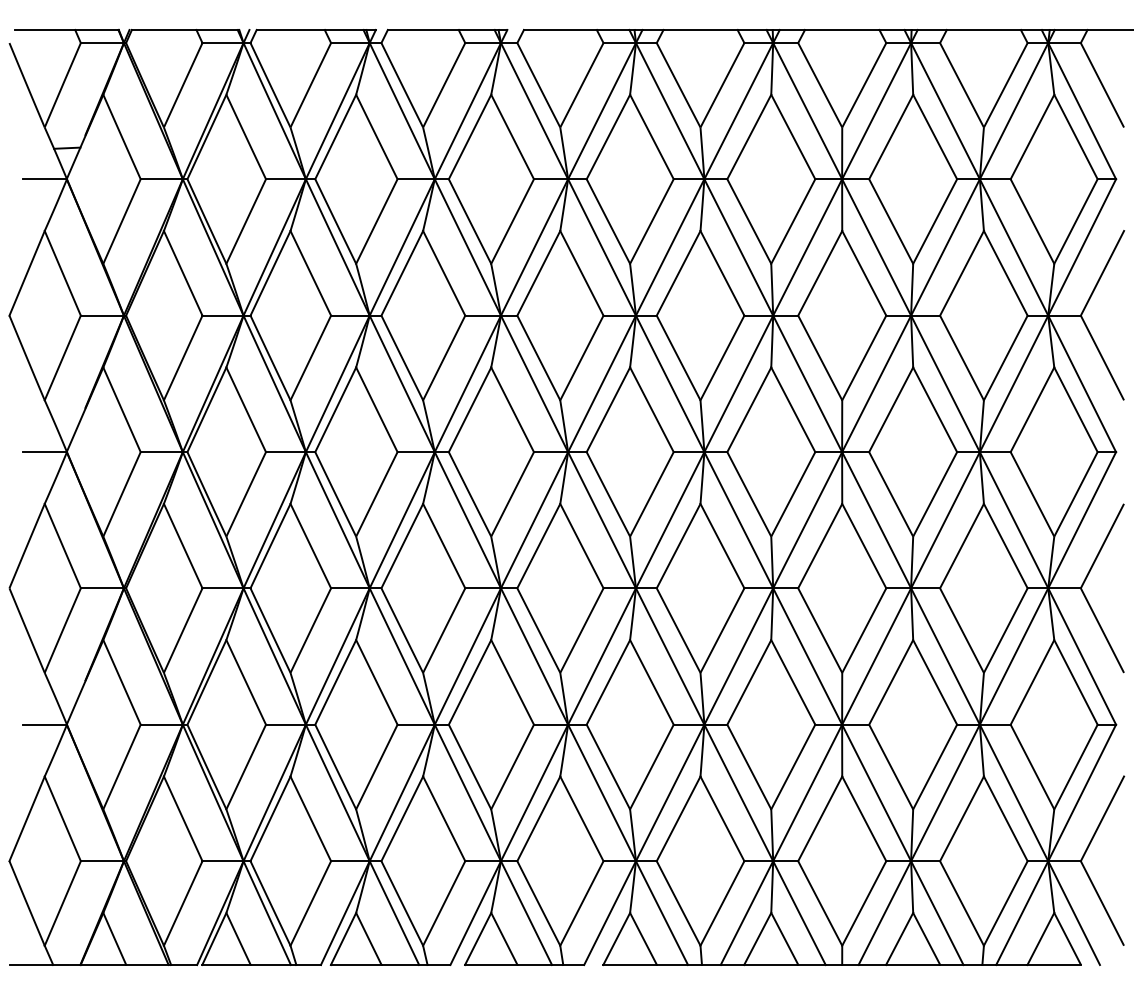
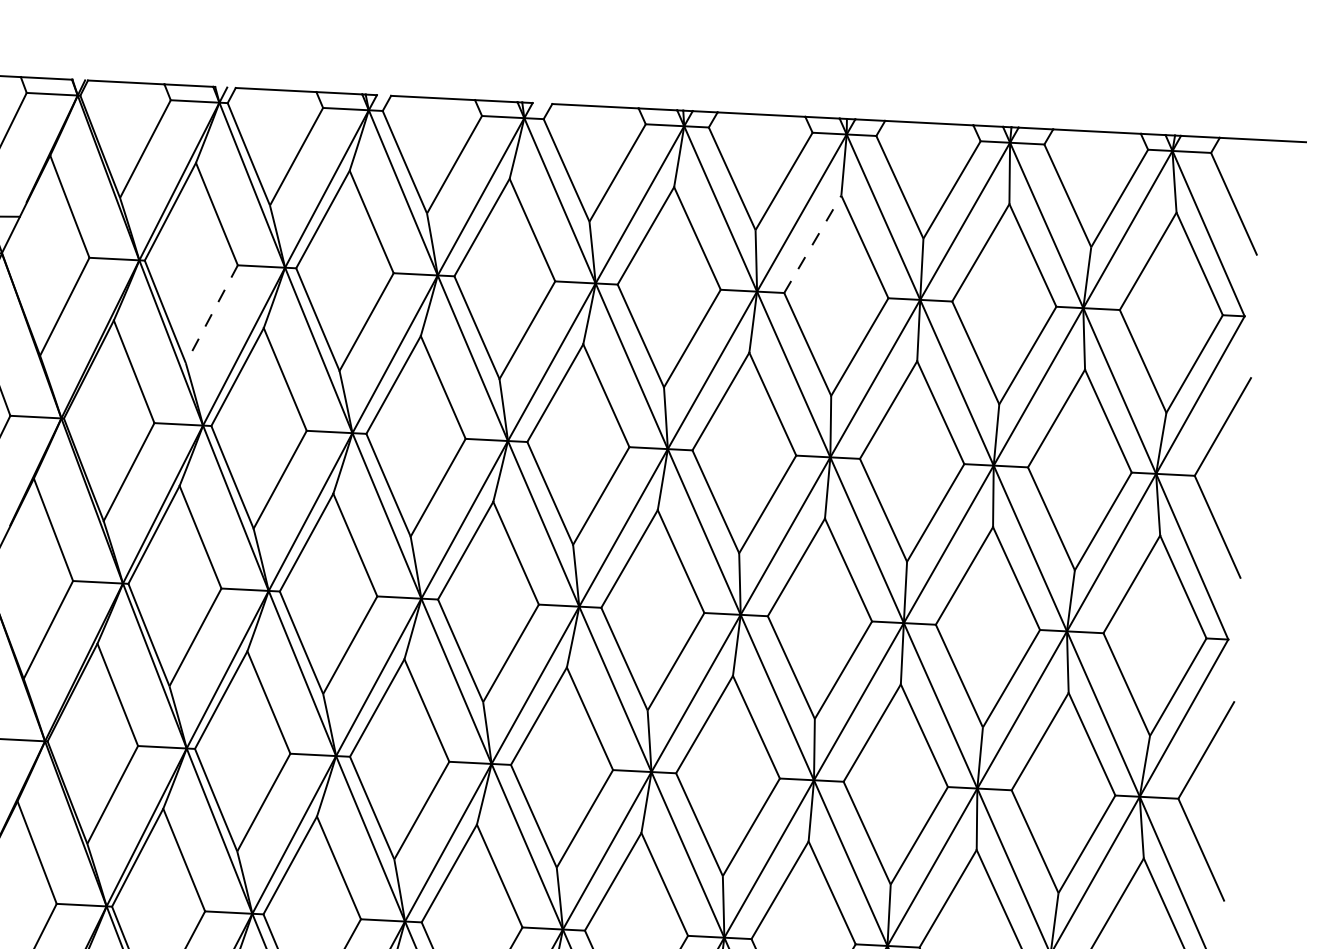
line: (749, 137) -> (813, 244), solid -> dashed
line: (246, 221) -> (212, 314), solid -> dashed

